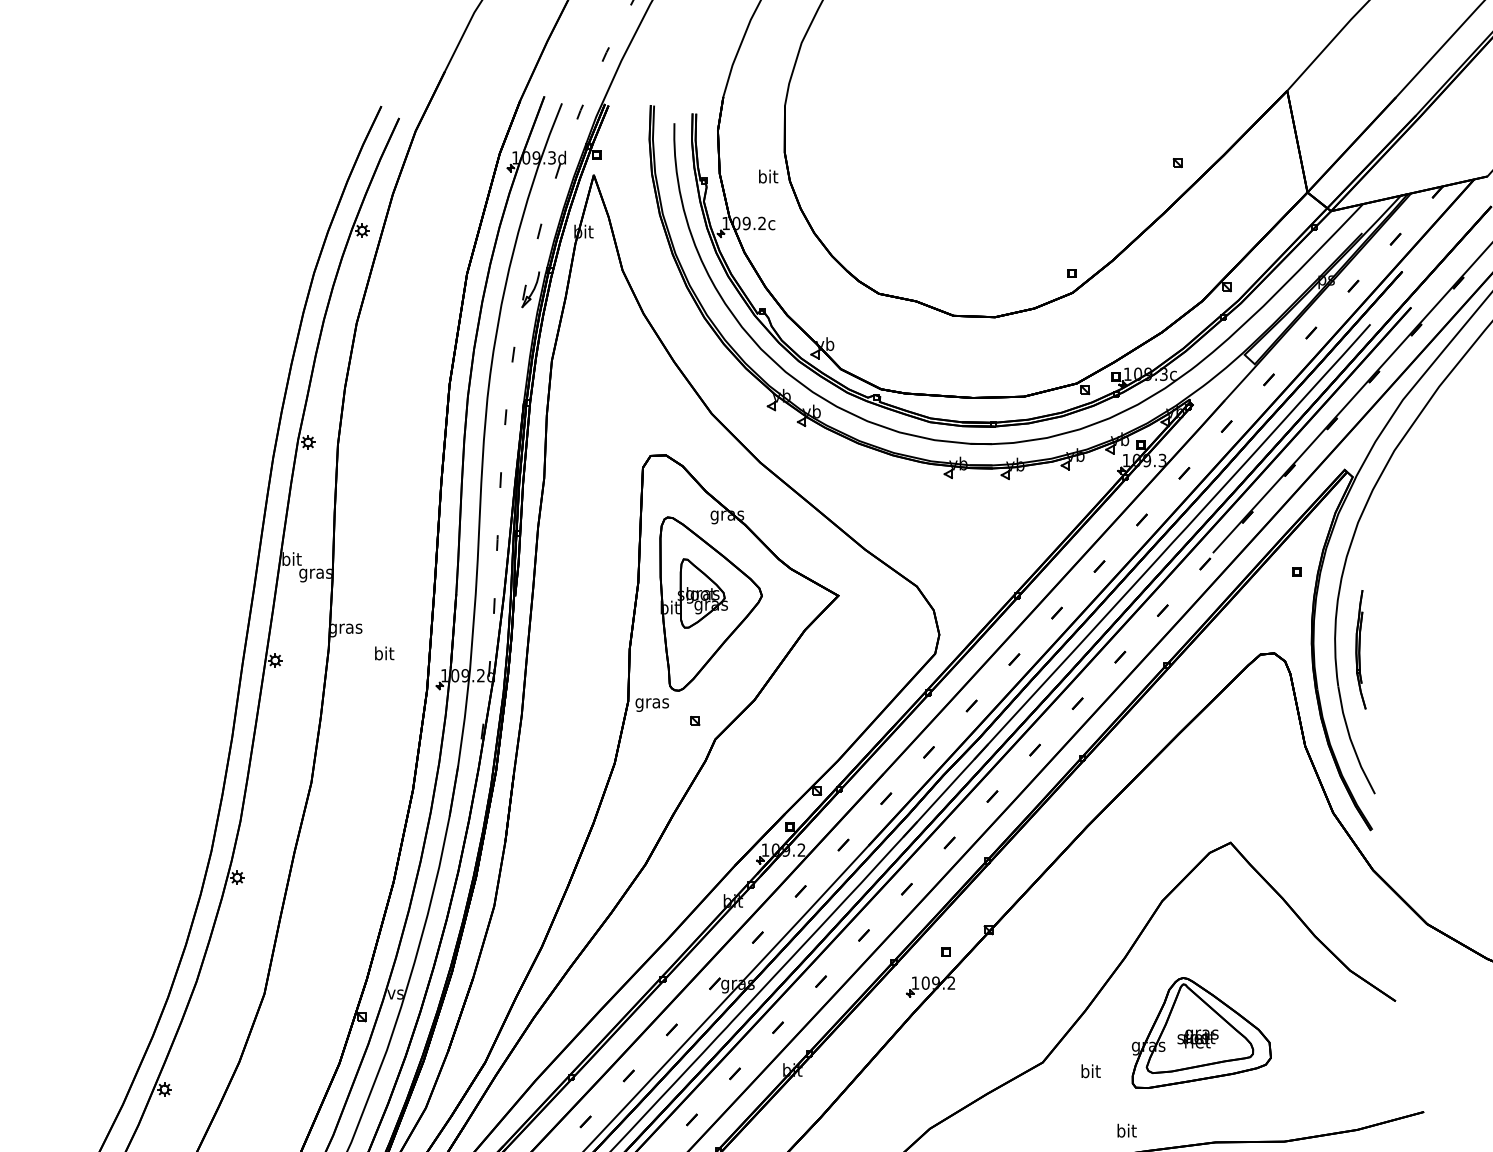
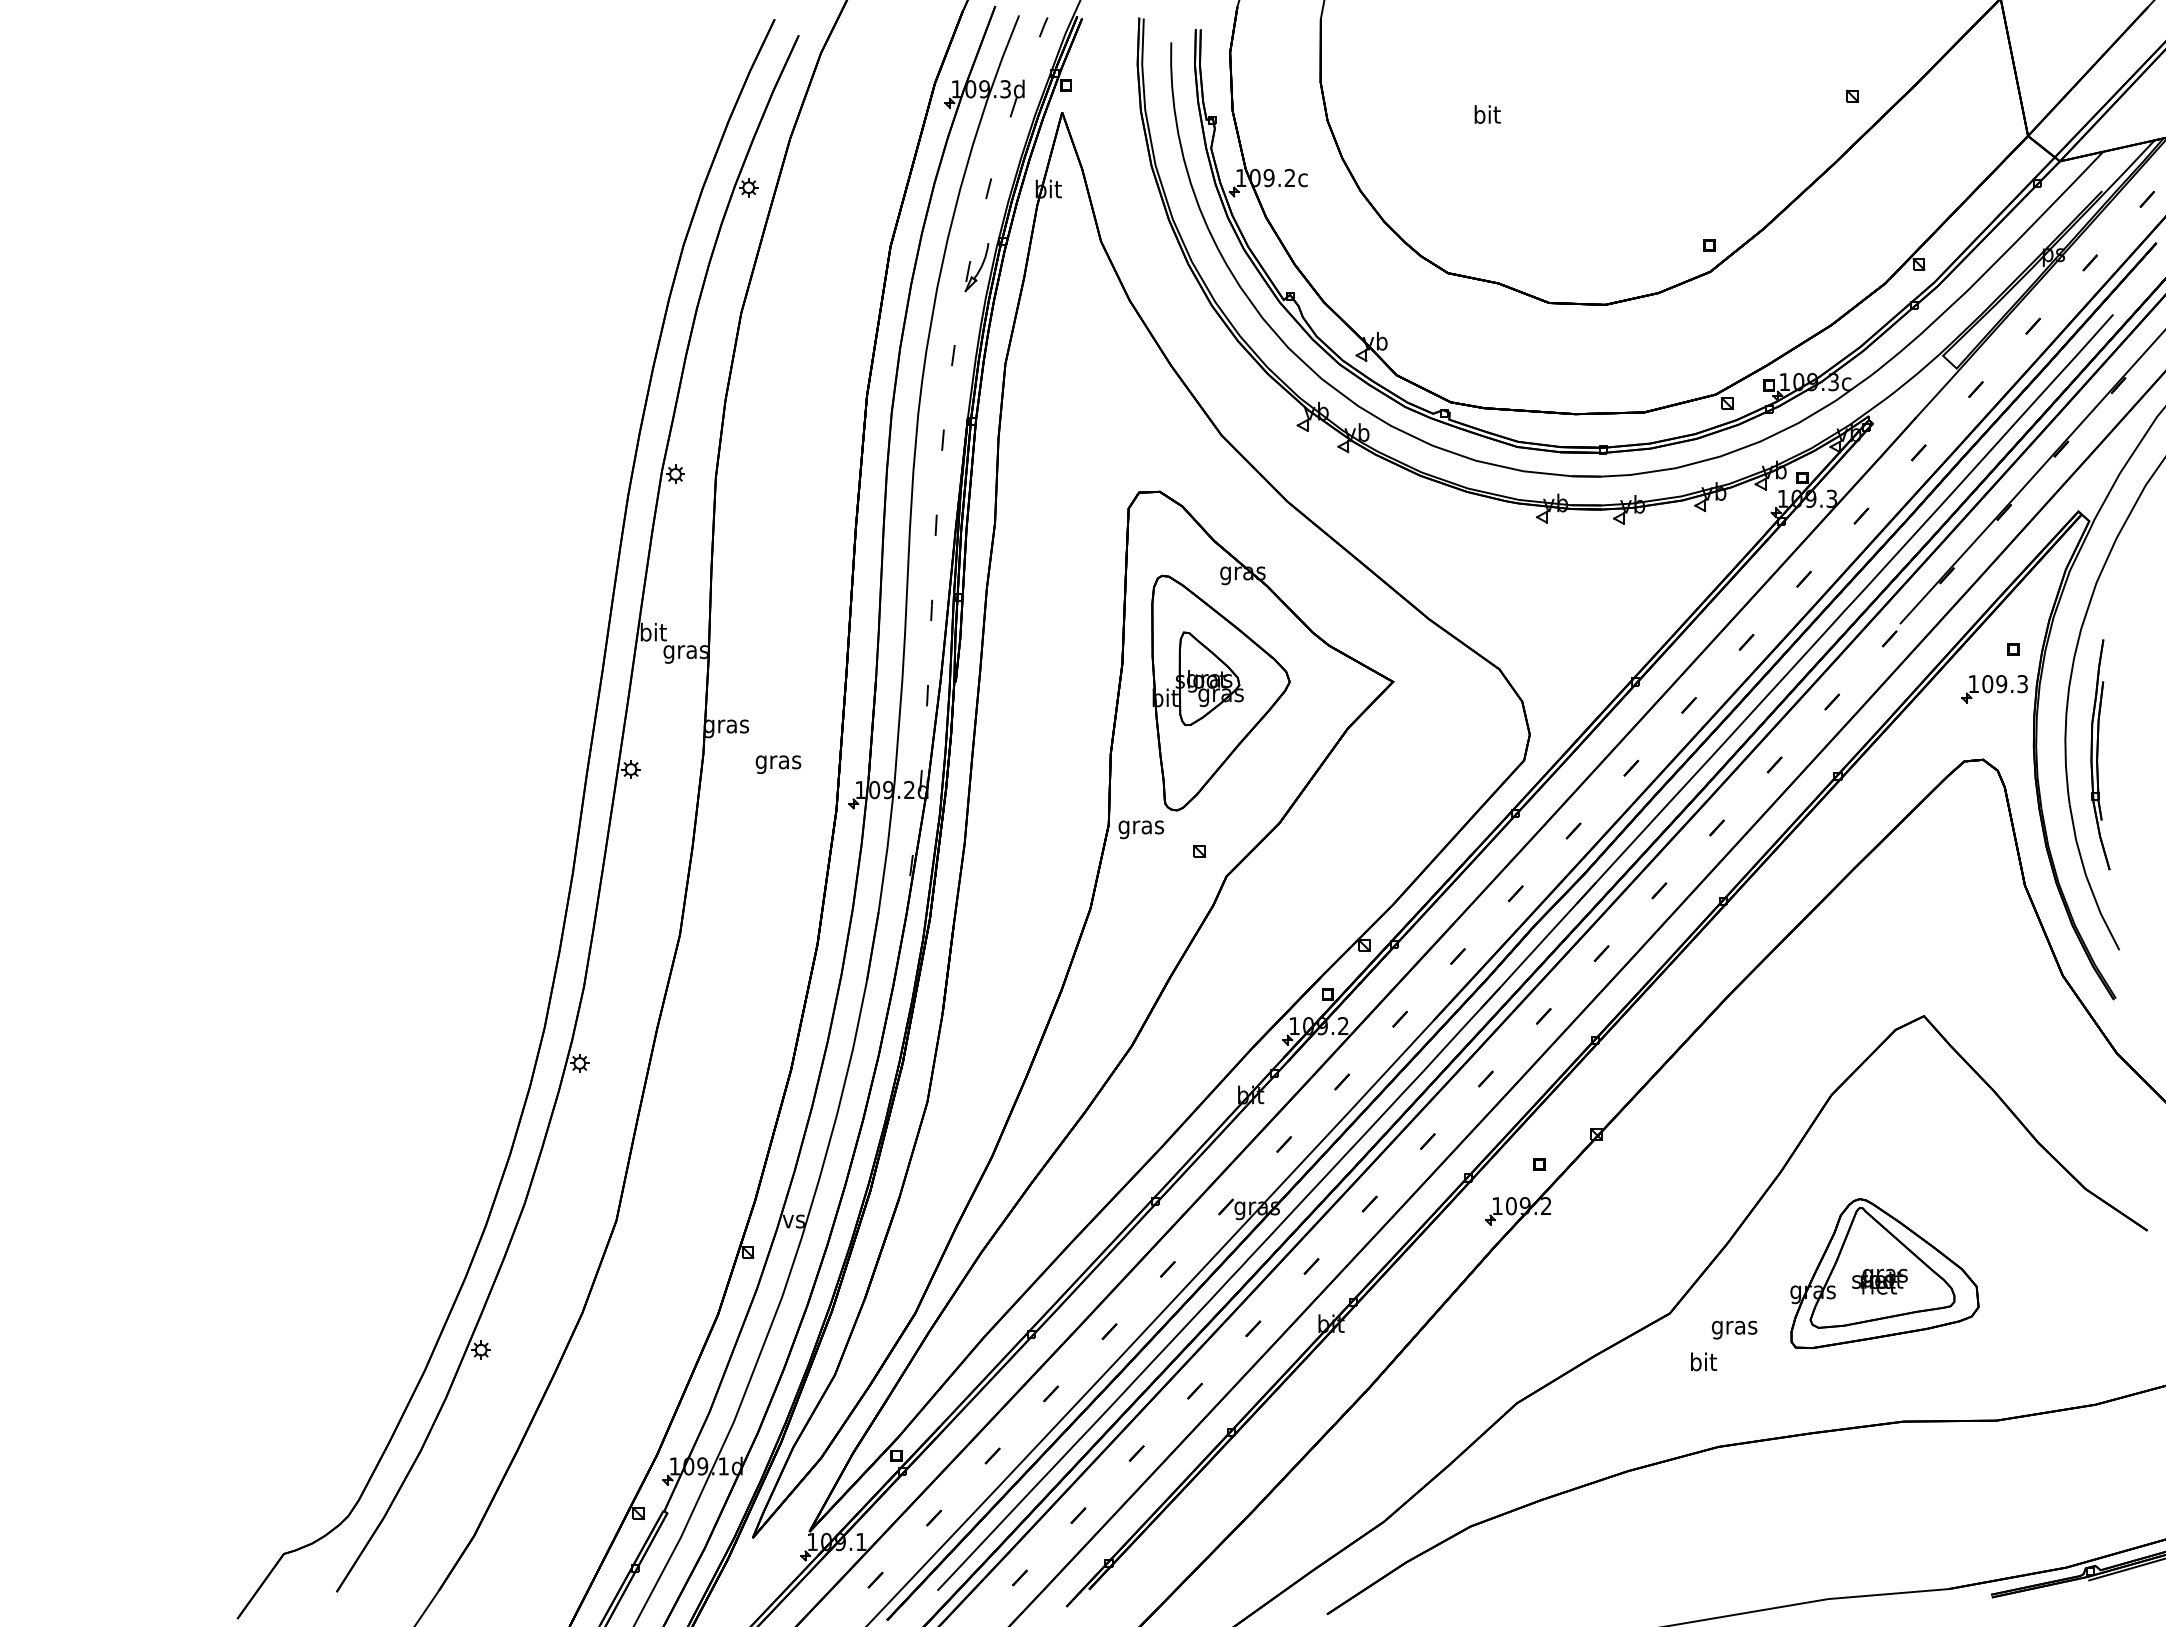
text: (768, 176) -> (1487, 114), moved
part: (1282, 601) -> (1994, 689), added
part: (1361, 649) -> (2100, 754), size x1.43
text: (384, 654) -> (778, 761), bit -> gras
text: (1090, 1072) -> (1734, 1327), bit -> gras
text: (1126, 1130) -> (1703, 1361), moved

